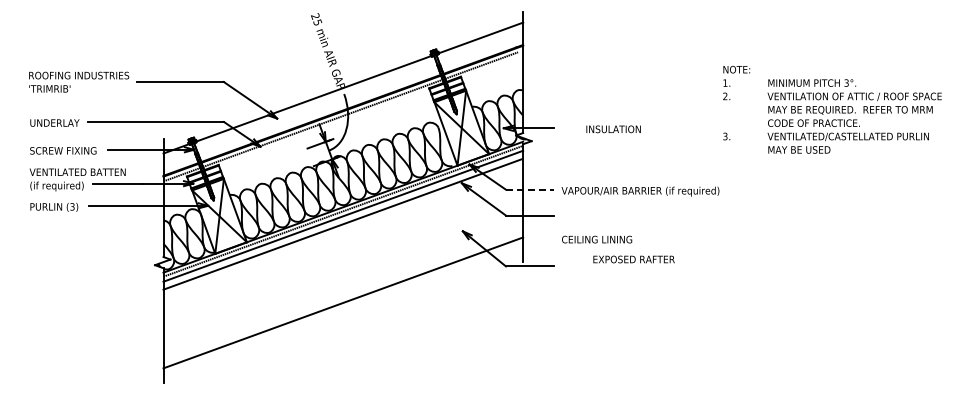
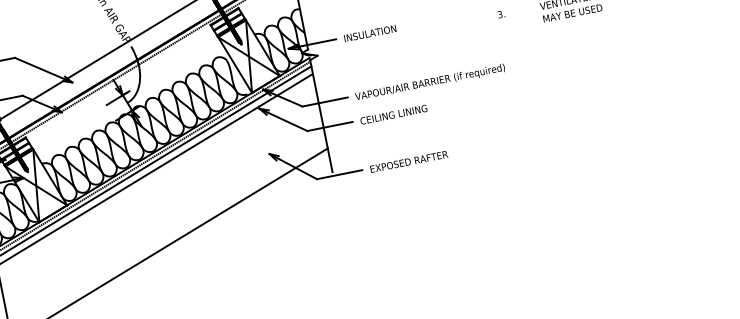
text: (613, 129) -> (370, 33), moved
line: (529, 189) -> (324, 101), dashed -> solid
text: (597, 239) -> (394, 114), moved
text: (633, 259) -> (408, 161), moved

